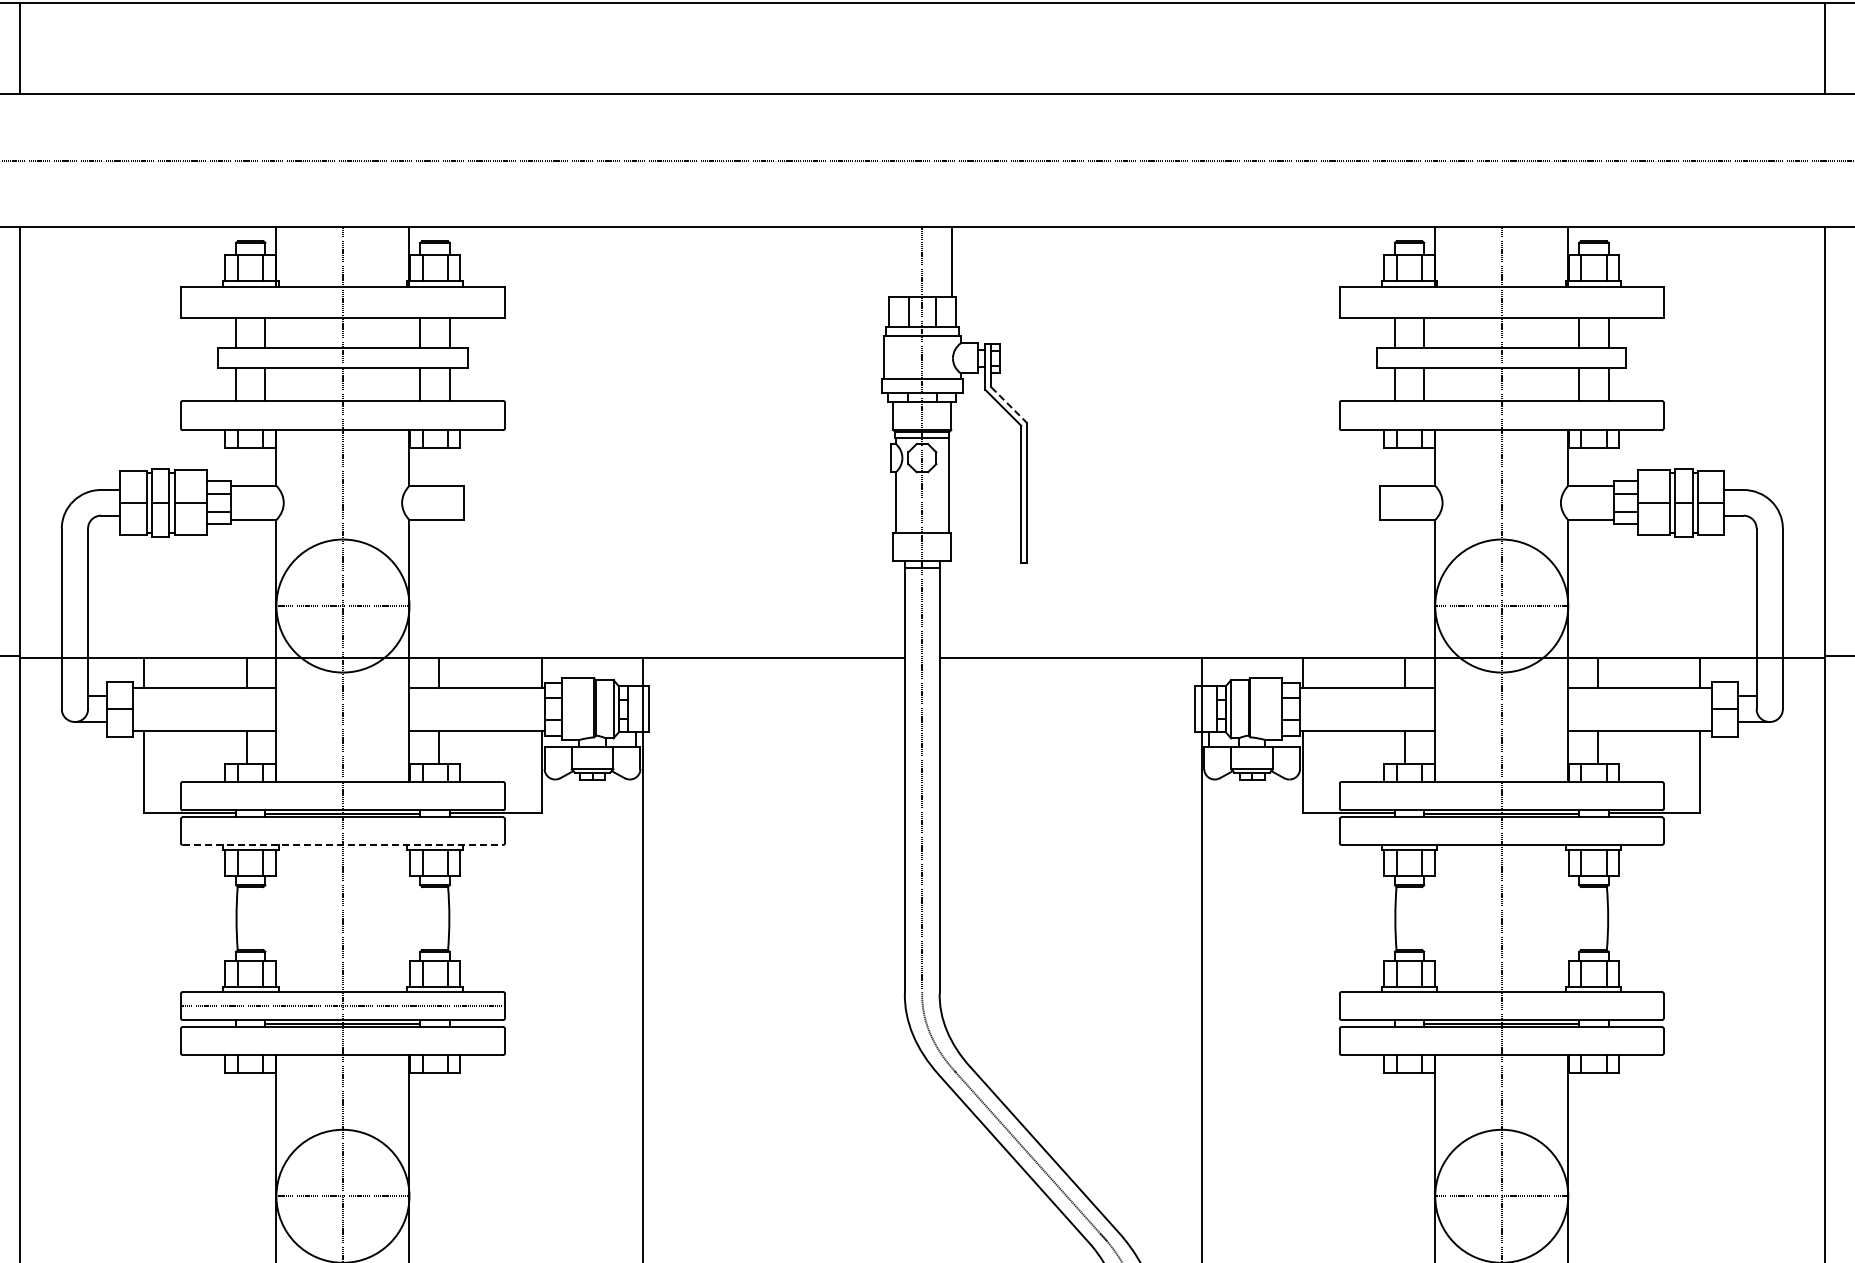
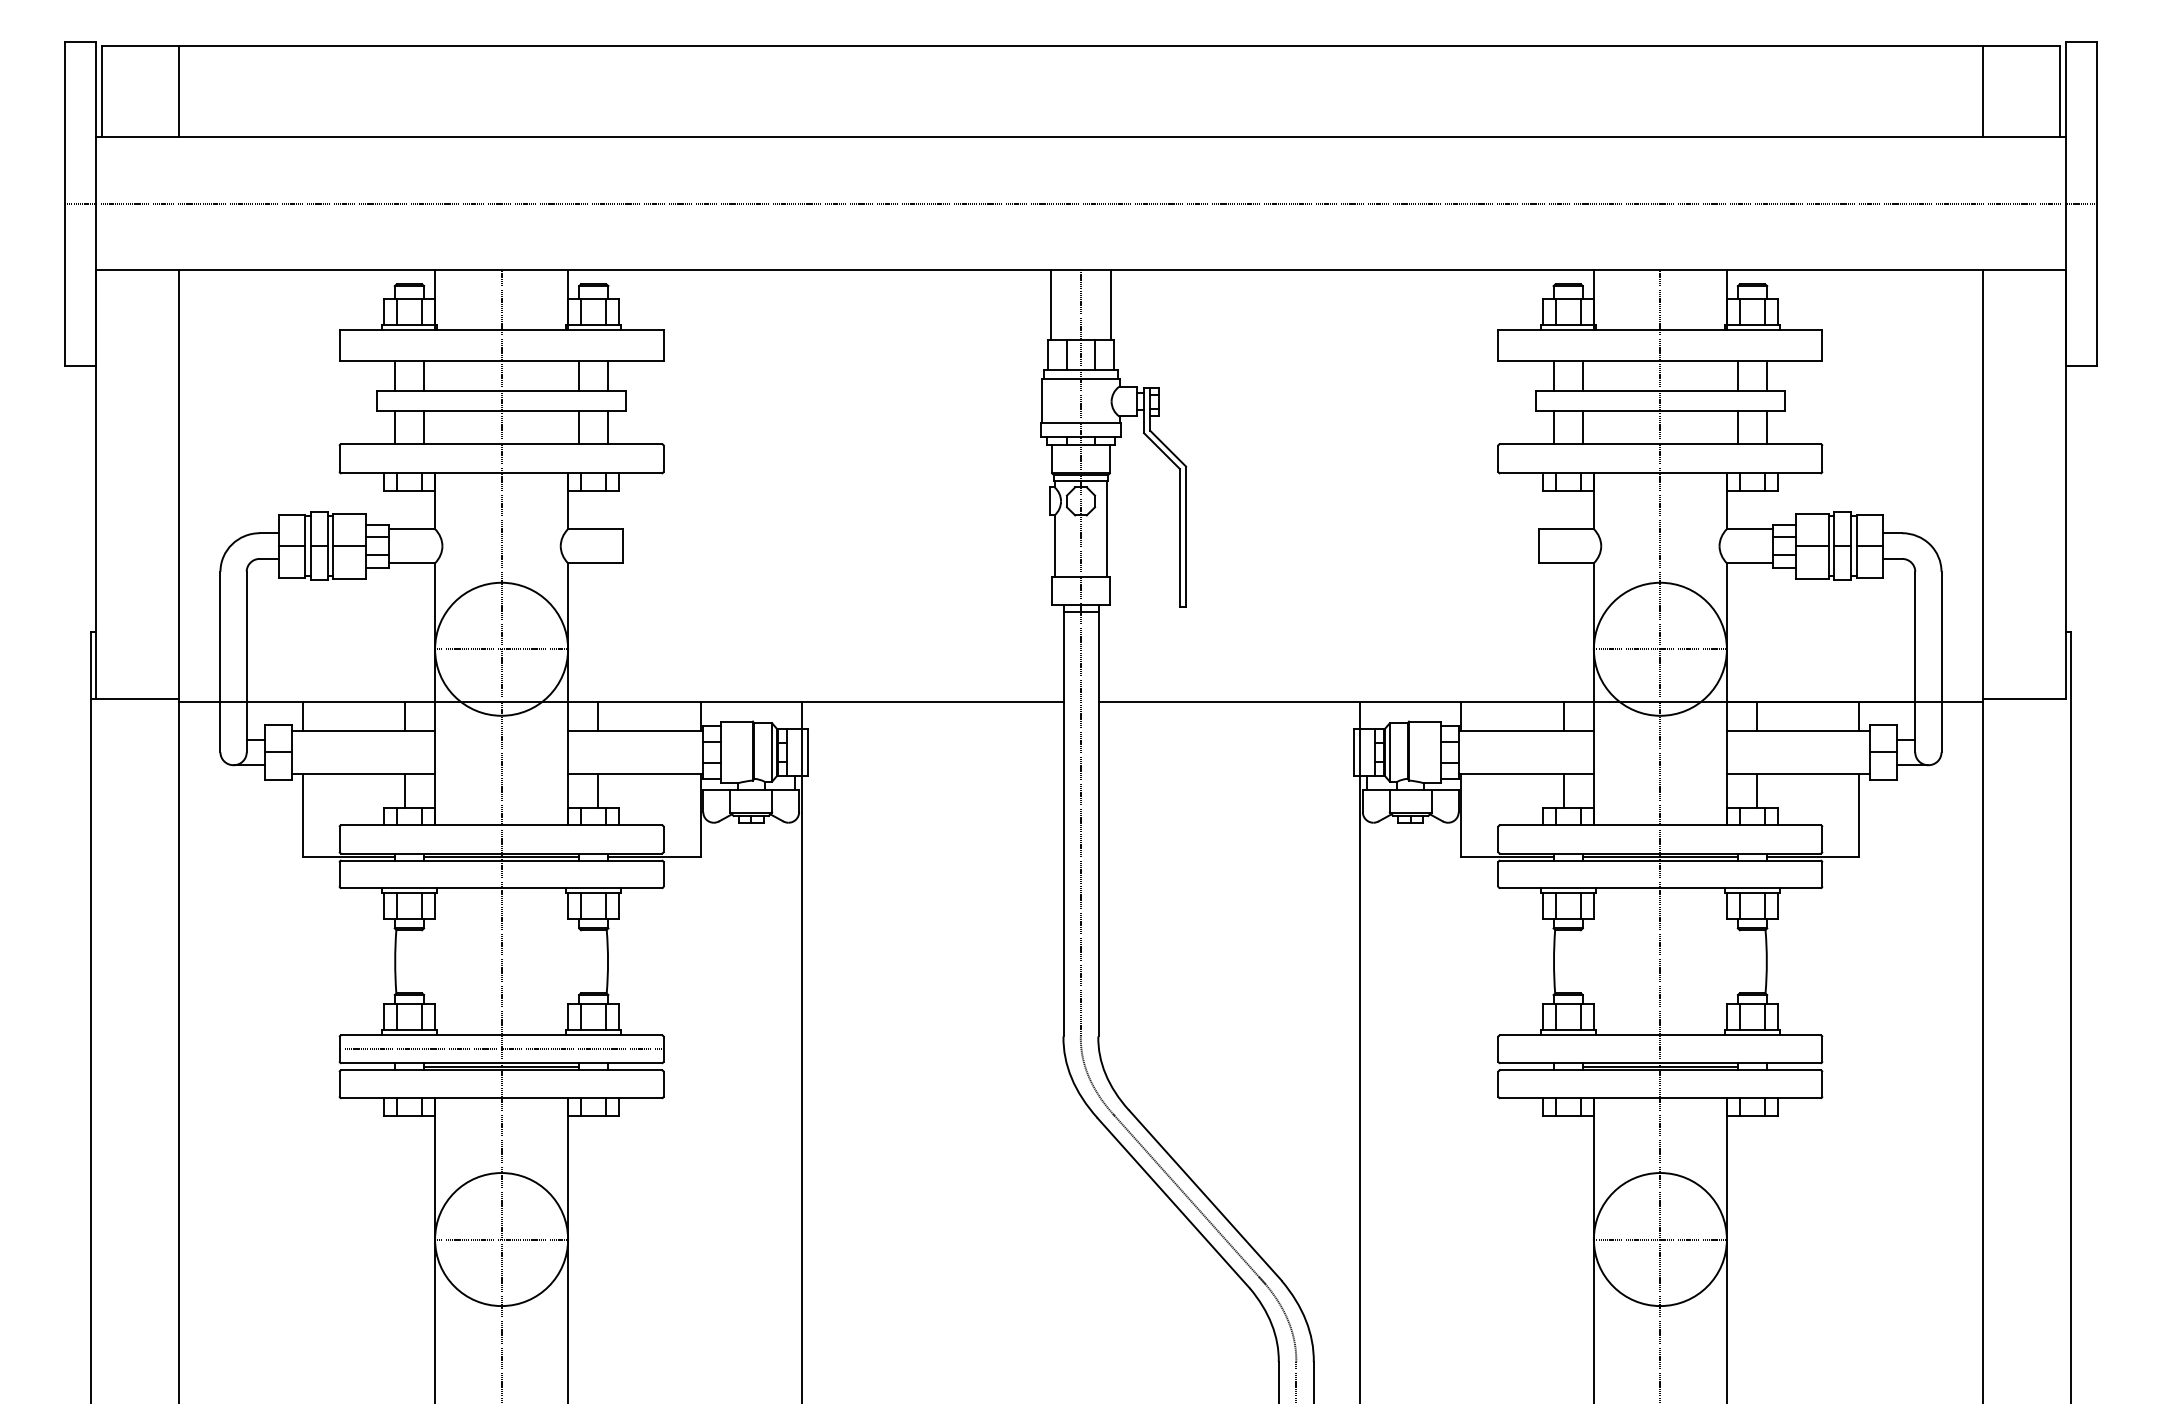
line: (892, 262) -> (1051, 305), added
line: (1009, 405) -> (1168, 448), dashed -> solid
line: (343, 845) -> (502, 888), dashed -> solid

